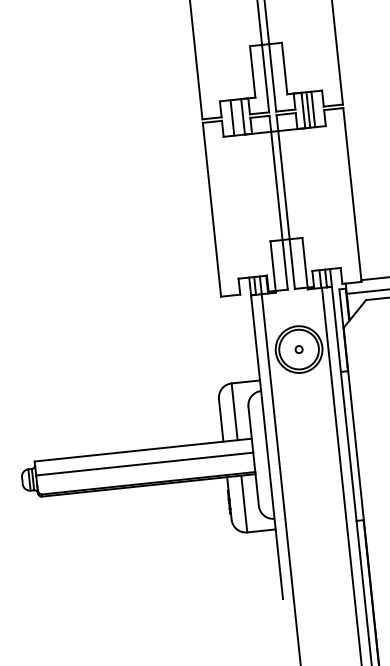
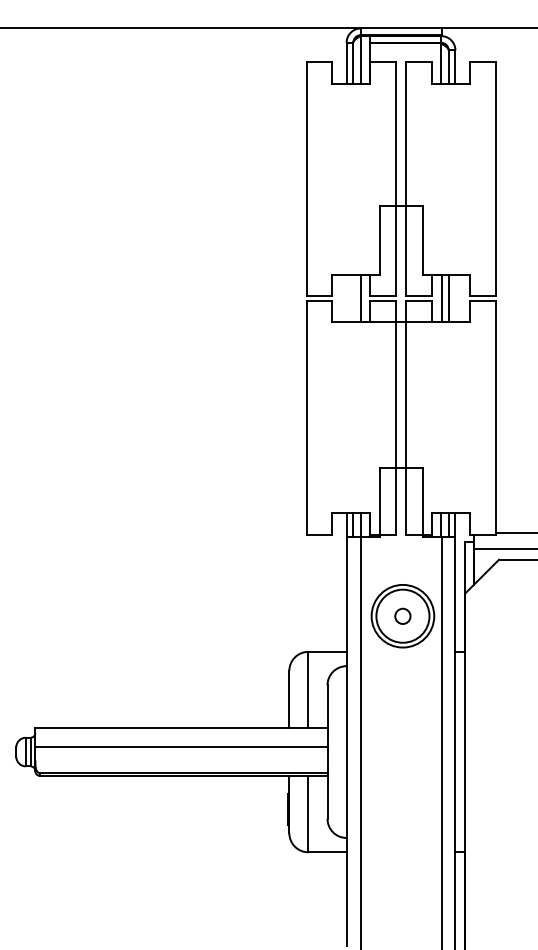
line: (313, 109) -> (455, 298), removed
line: (232, 117) -> (346, 298), removed
circle: (298, 349) -> (402, 615), size x1.6

